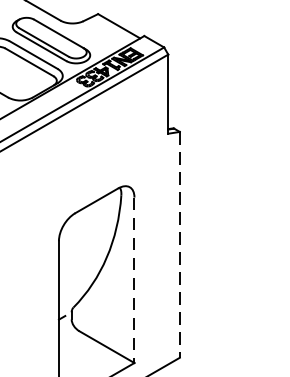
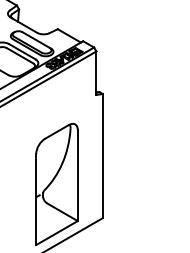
line: (179, 245) -> (102, 156), dashed -> solid
line: (133, 281) -> (77, 176), dashed -> solid

